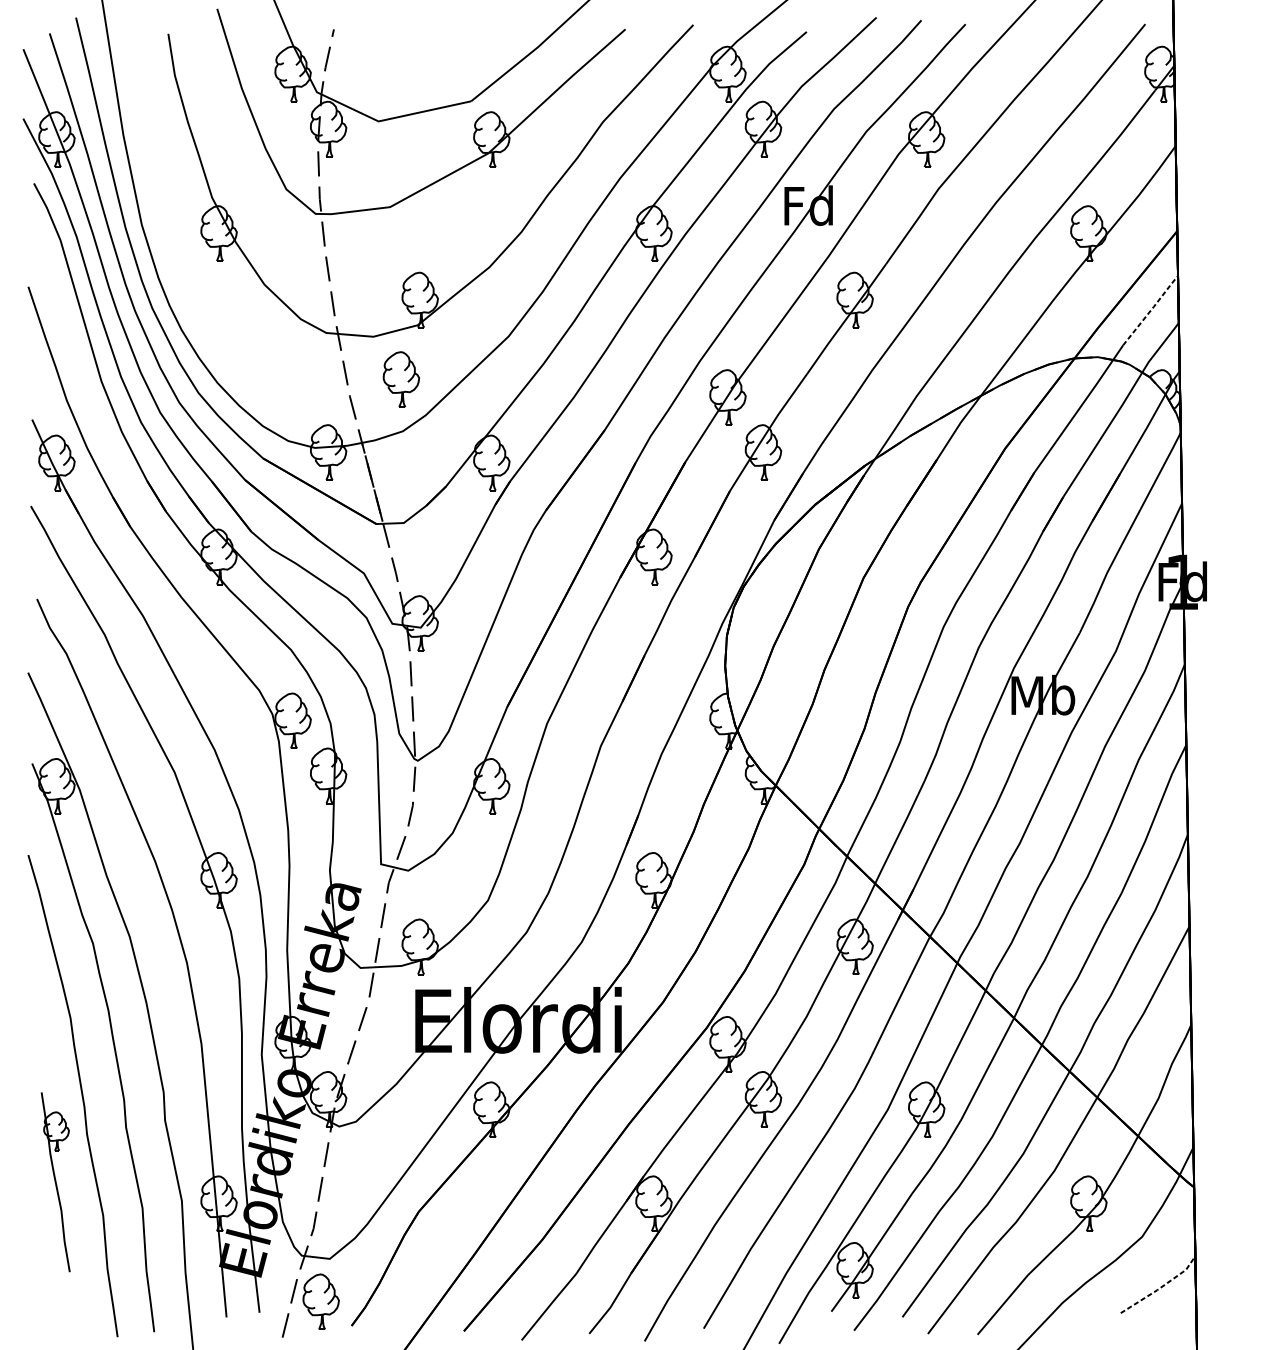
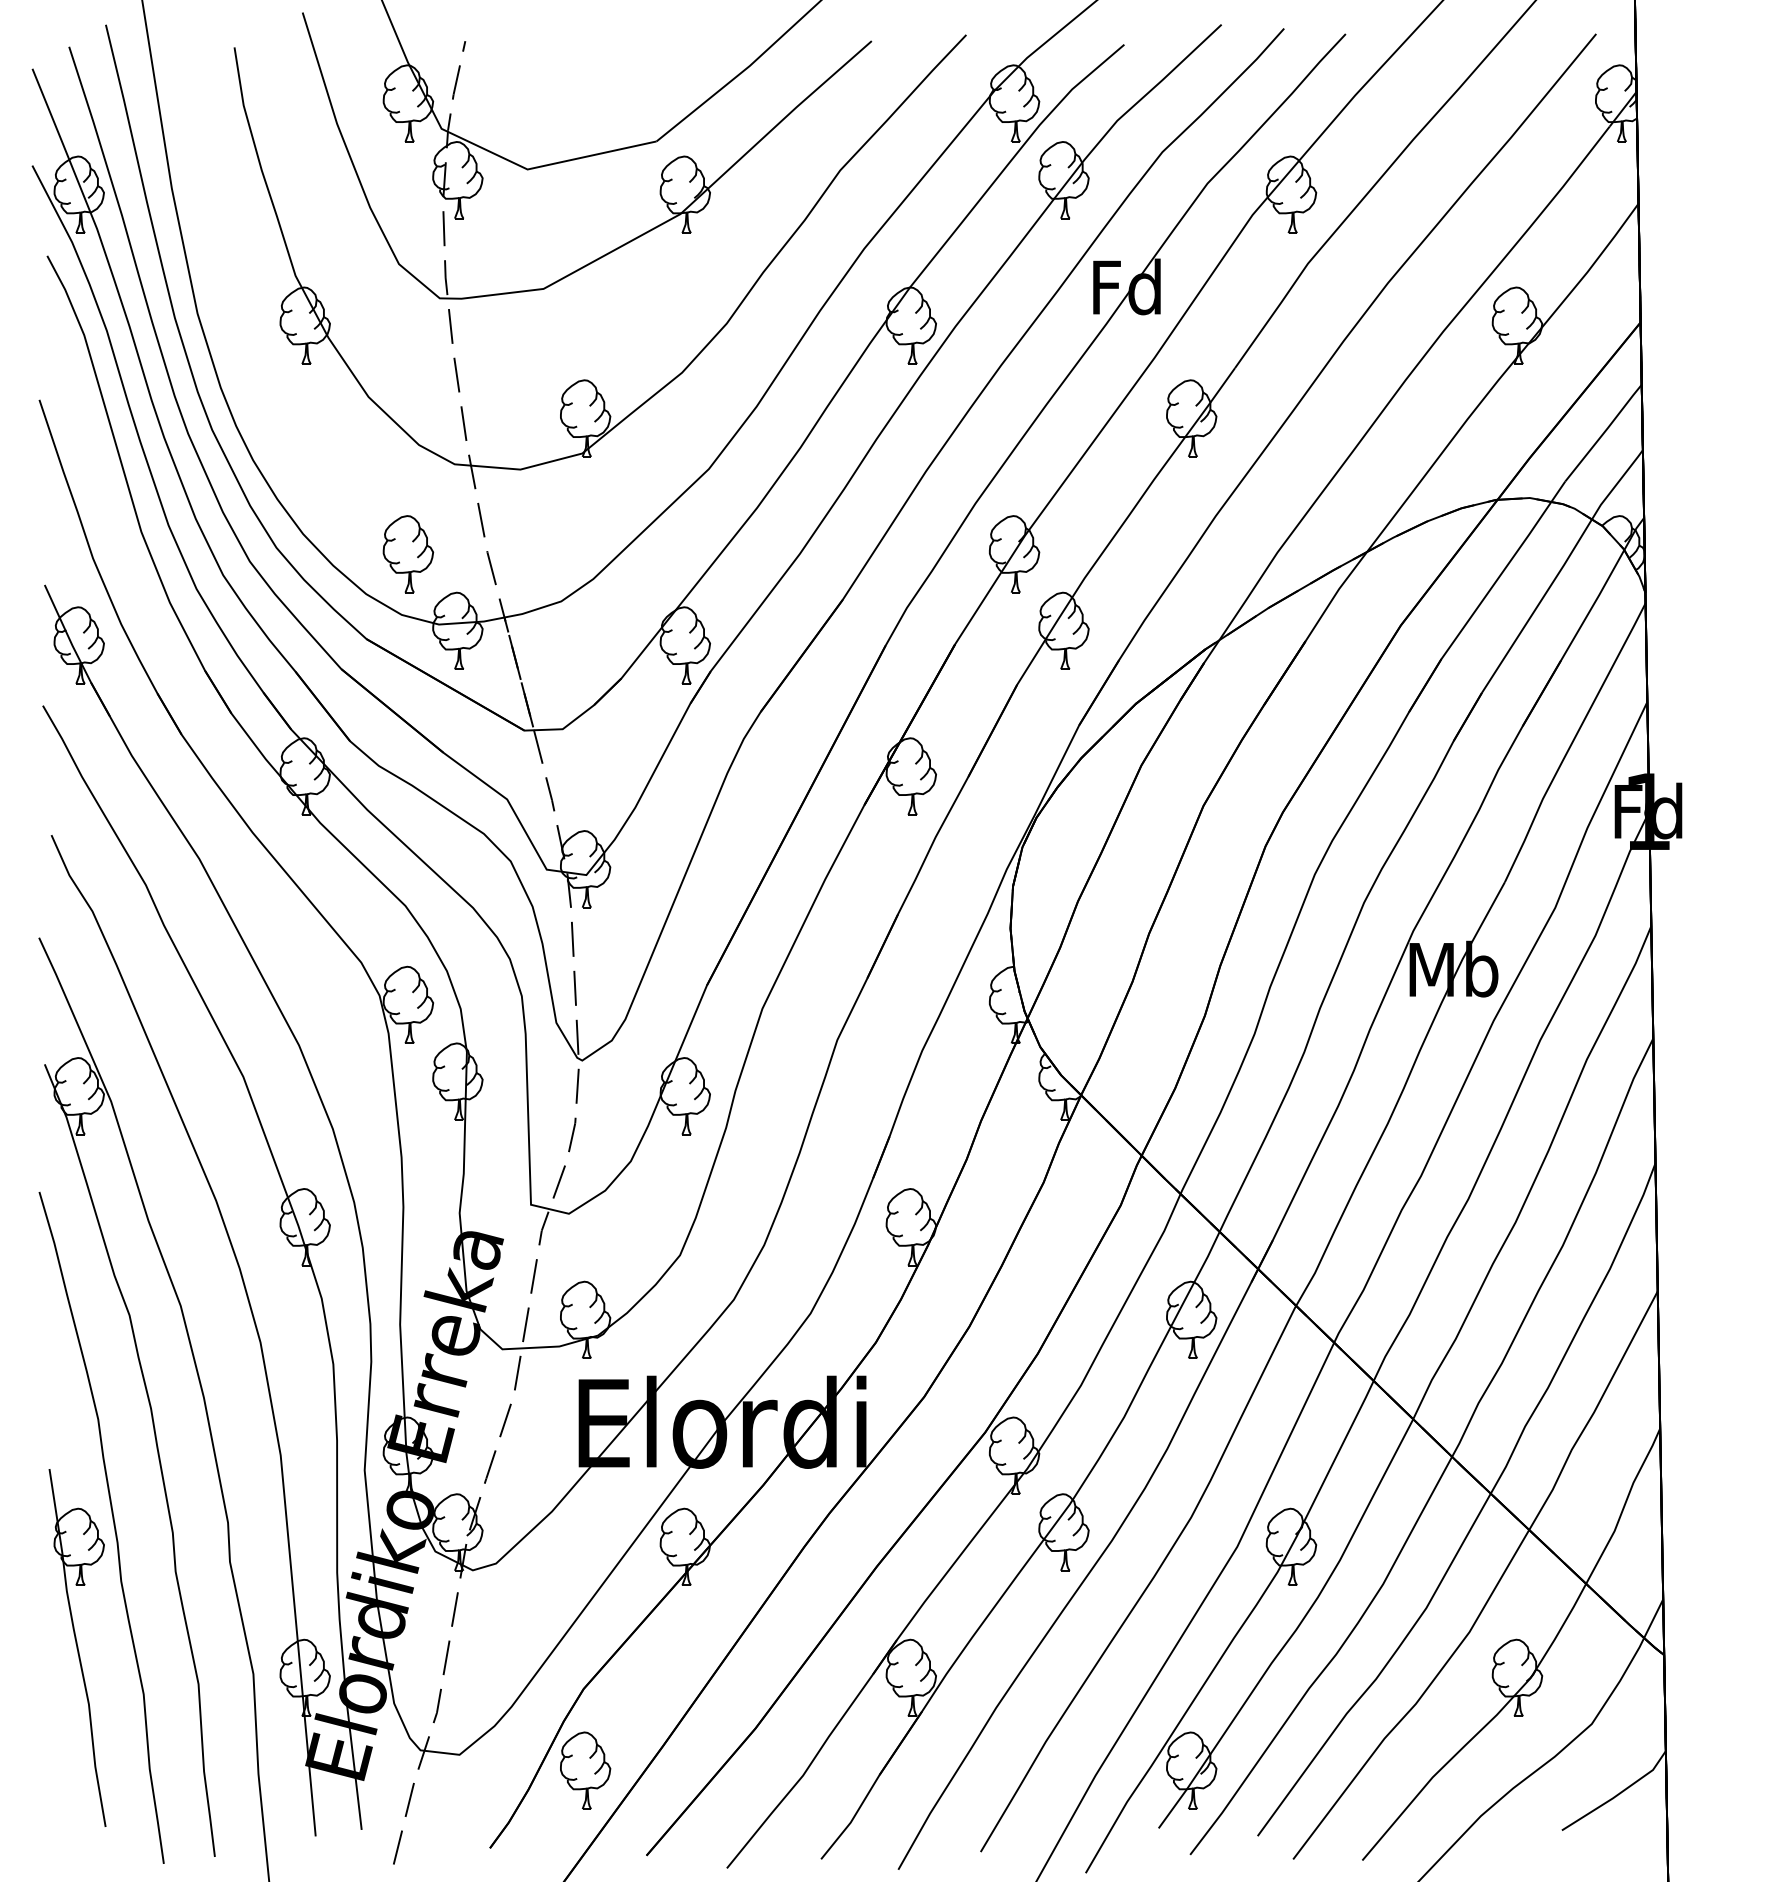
line: (1152, 309) -> (1605, 431), dashed -> solid
part: (401, 379) -> (408, 554), moved
part: (55, 1181) -> (77, 1647), size x1.43
line: (1160, 1287) -> (1617, 1794), dashed -> solid
part: (321, 1301) -> (585, 1770), moved

